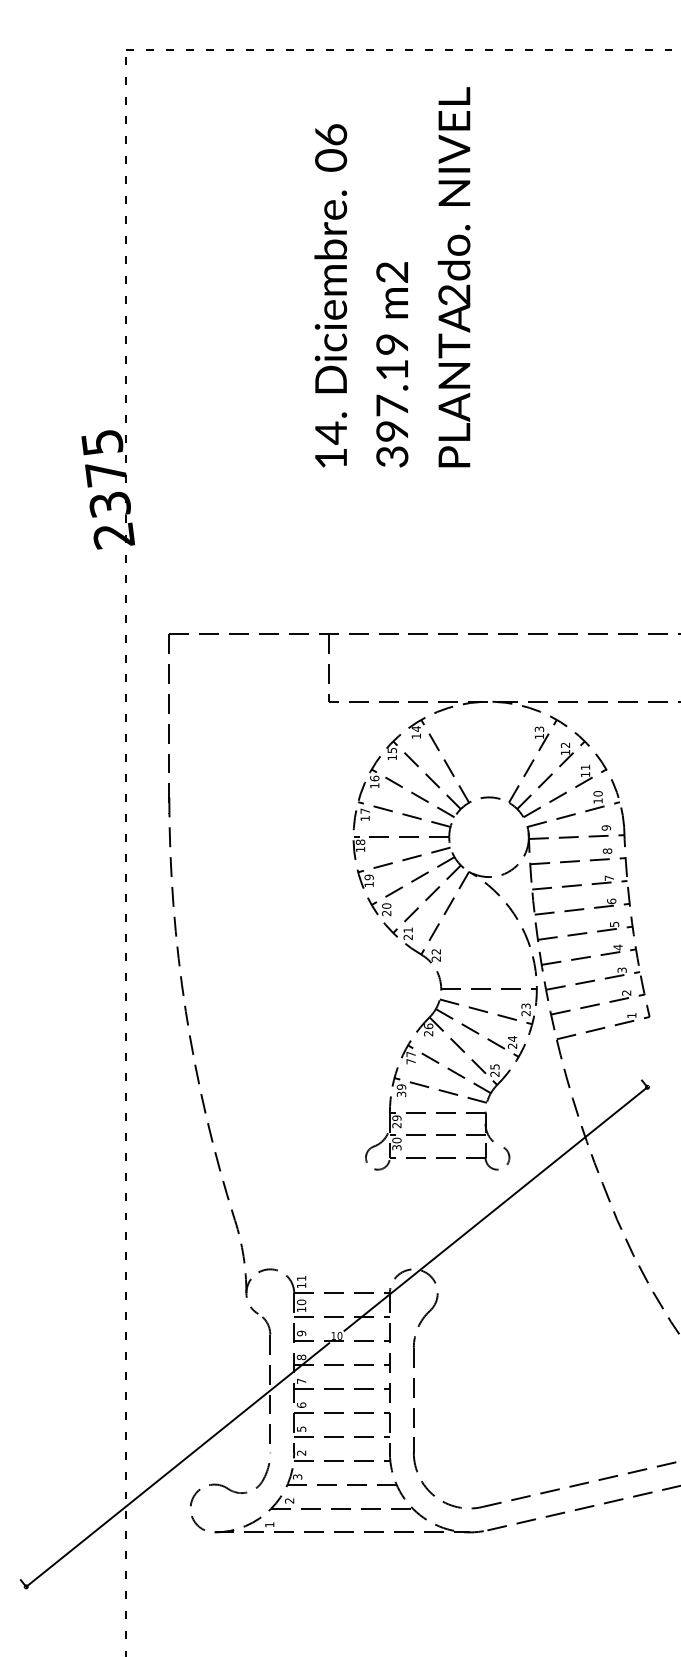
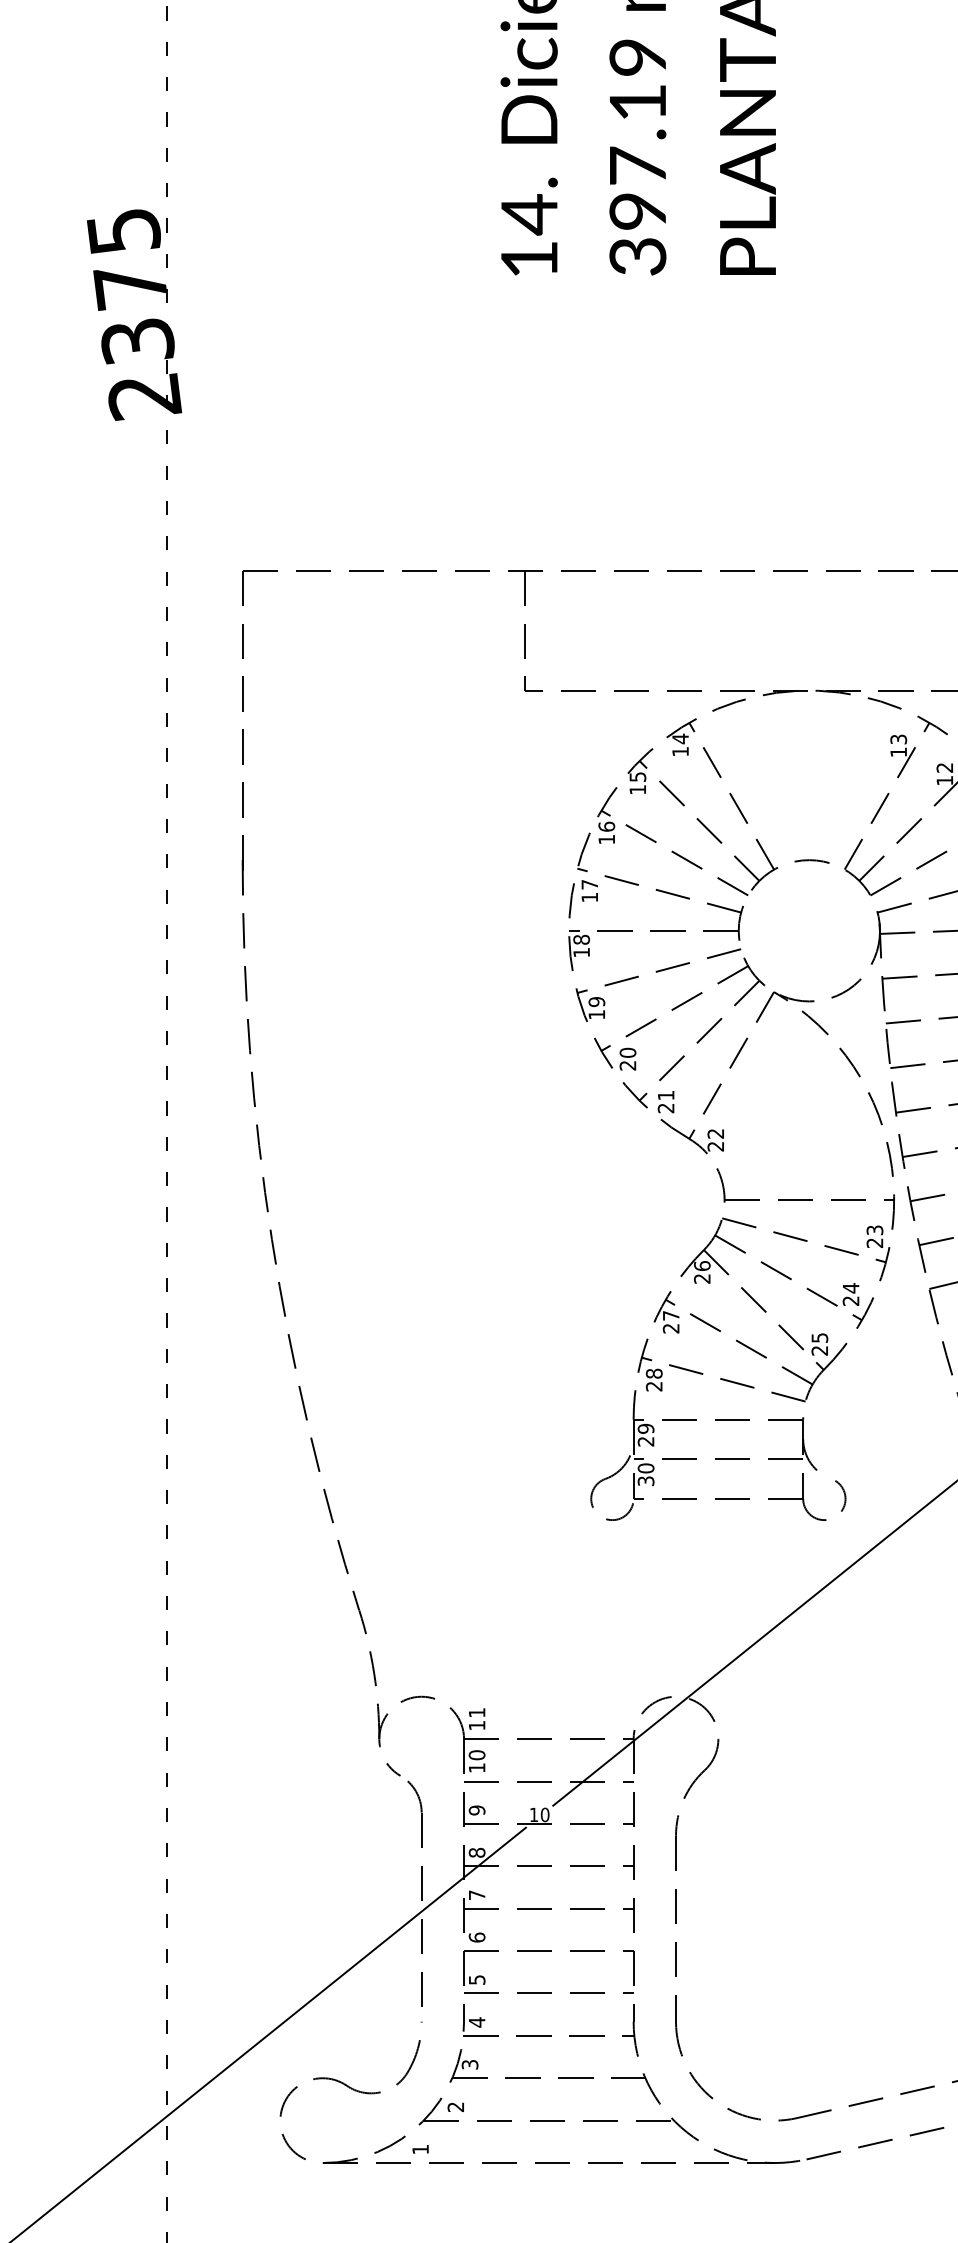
text: (410, 1061) -> (670, 1328), 77 -> 27
text: (401, 1090) -> (654, 1379), 39 -> 28
text: (301, 1453) -> (476, 2023), 2 -> 4

